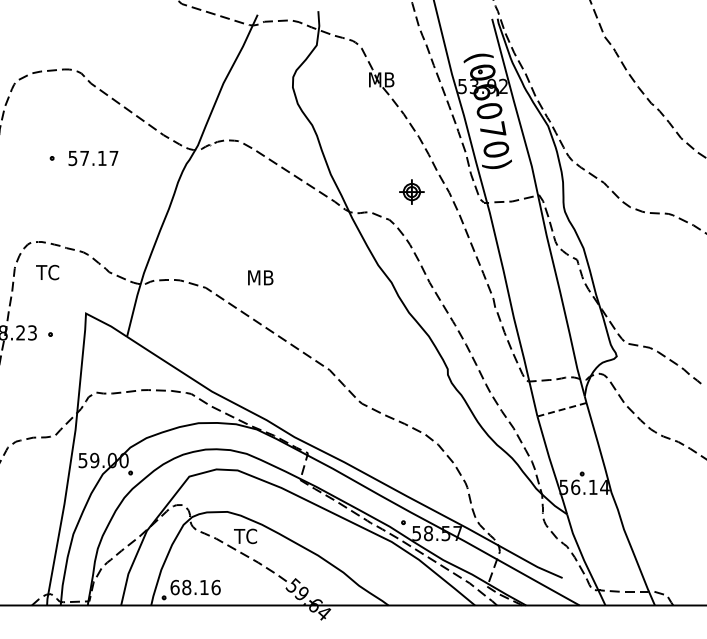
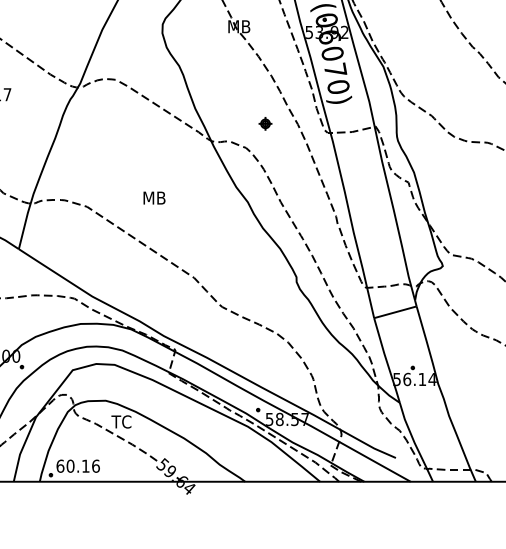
part: (411, 191) -> (265, 123), size x0.62
text: (260, 277) -> (154, 197), moved
line: (562, 409) -> (395, 312), dashed -> solid
text: (186, 587) -> (70, 466), 68.16 -> 60.16

